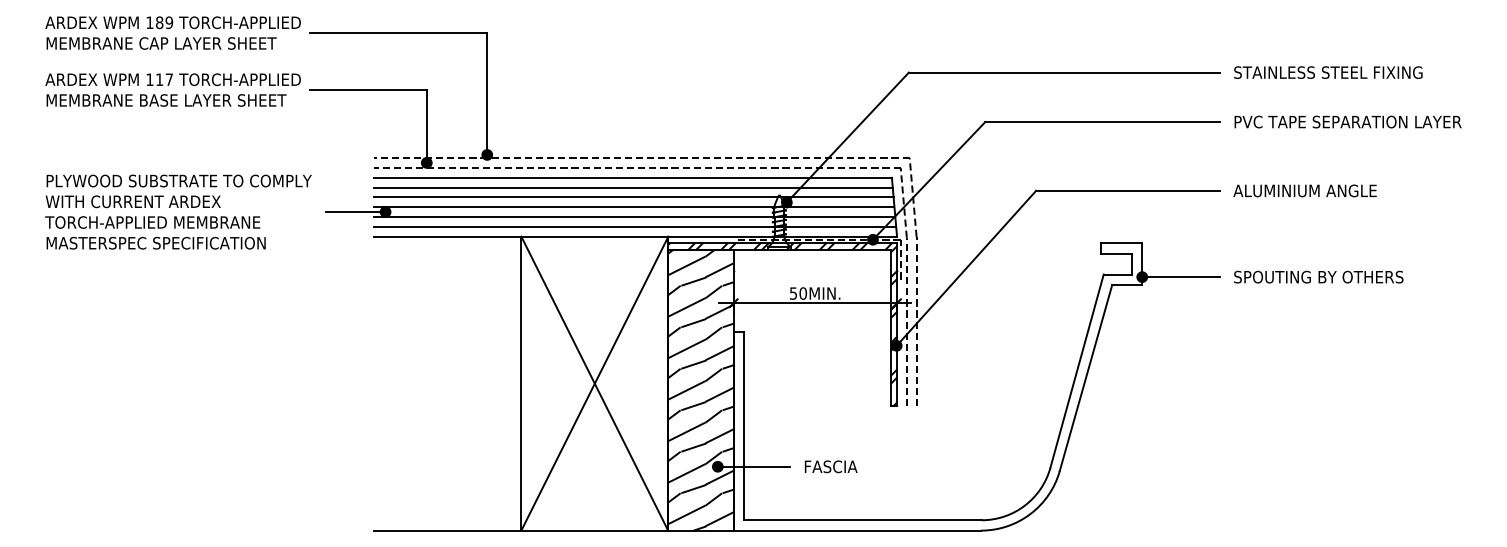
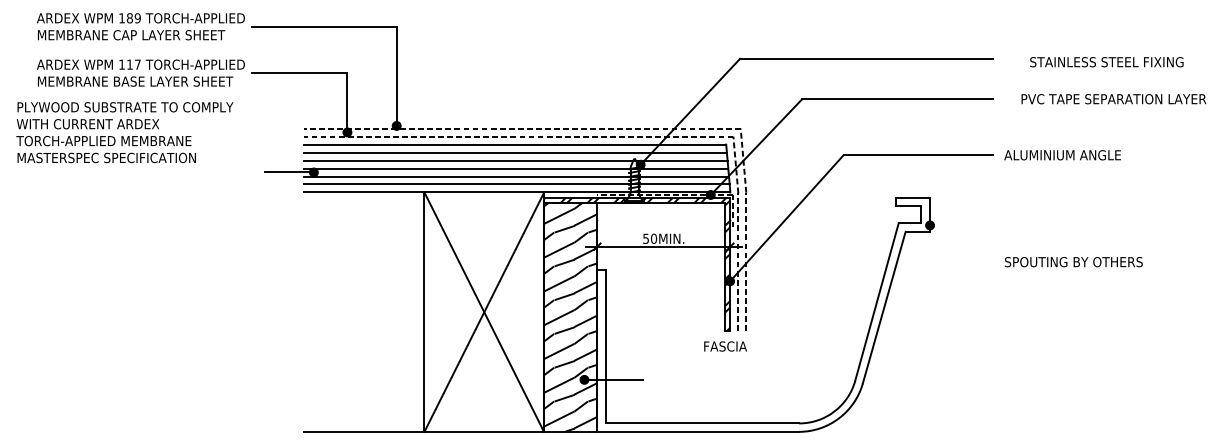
text: (1328, 72) -> (1106, 62), moved
text: (1347, 121) -> (1113, 98), moved
text: (178, 211) -> (124, 132), moved
text: (1318, 276) -> (1073, 261), moved
line: (1180, 277) -> (961, 225), removed
text: (830, 466) -> (725, 346), moved

